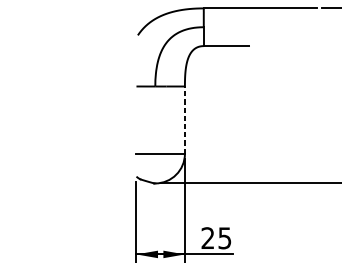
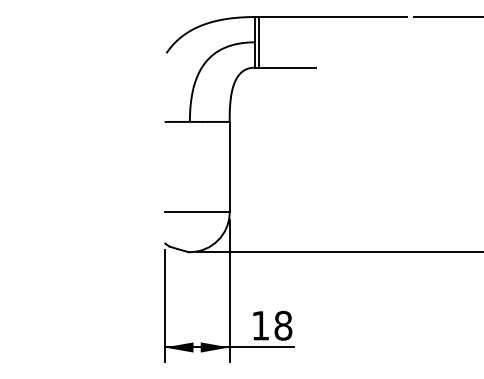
line: (206, 27) -> (258, 42), added
line: (184, 119) -> (229, 166), dashed -> solid
text: (216, 238) -> (272, 325), 25 -> 18

